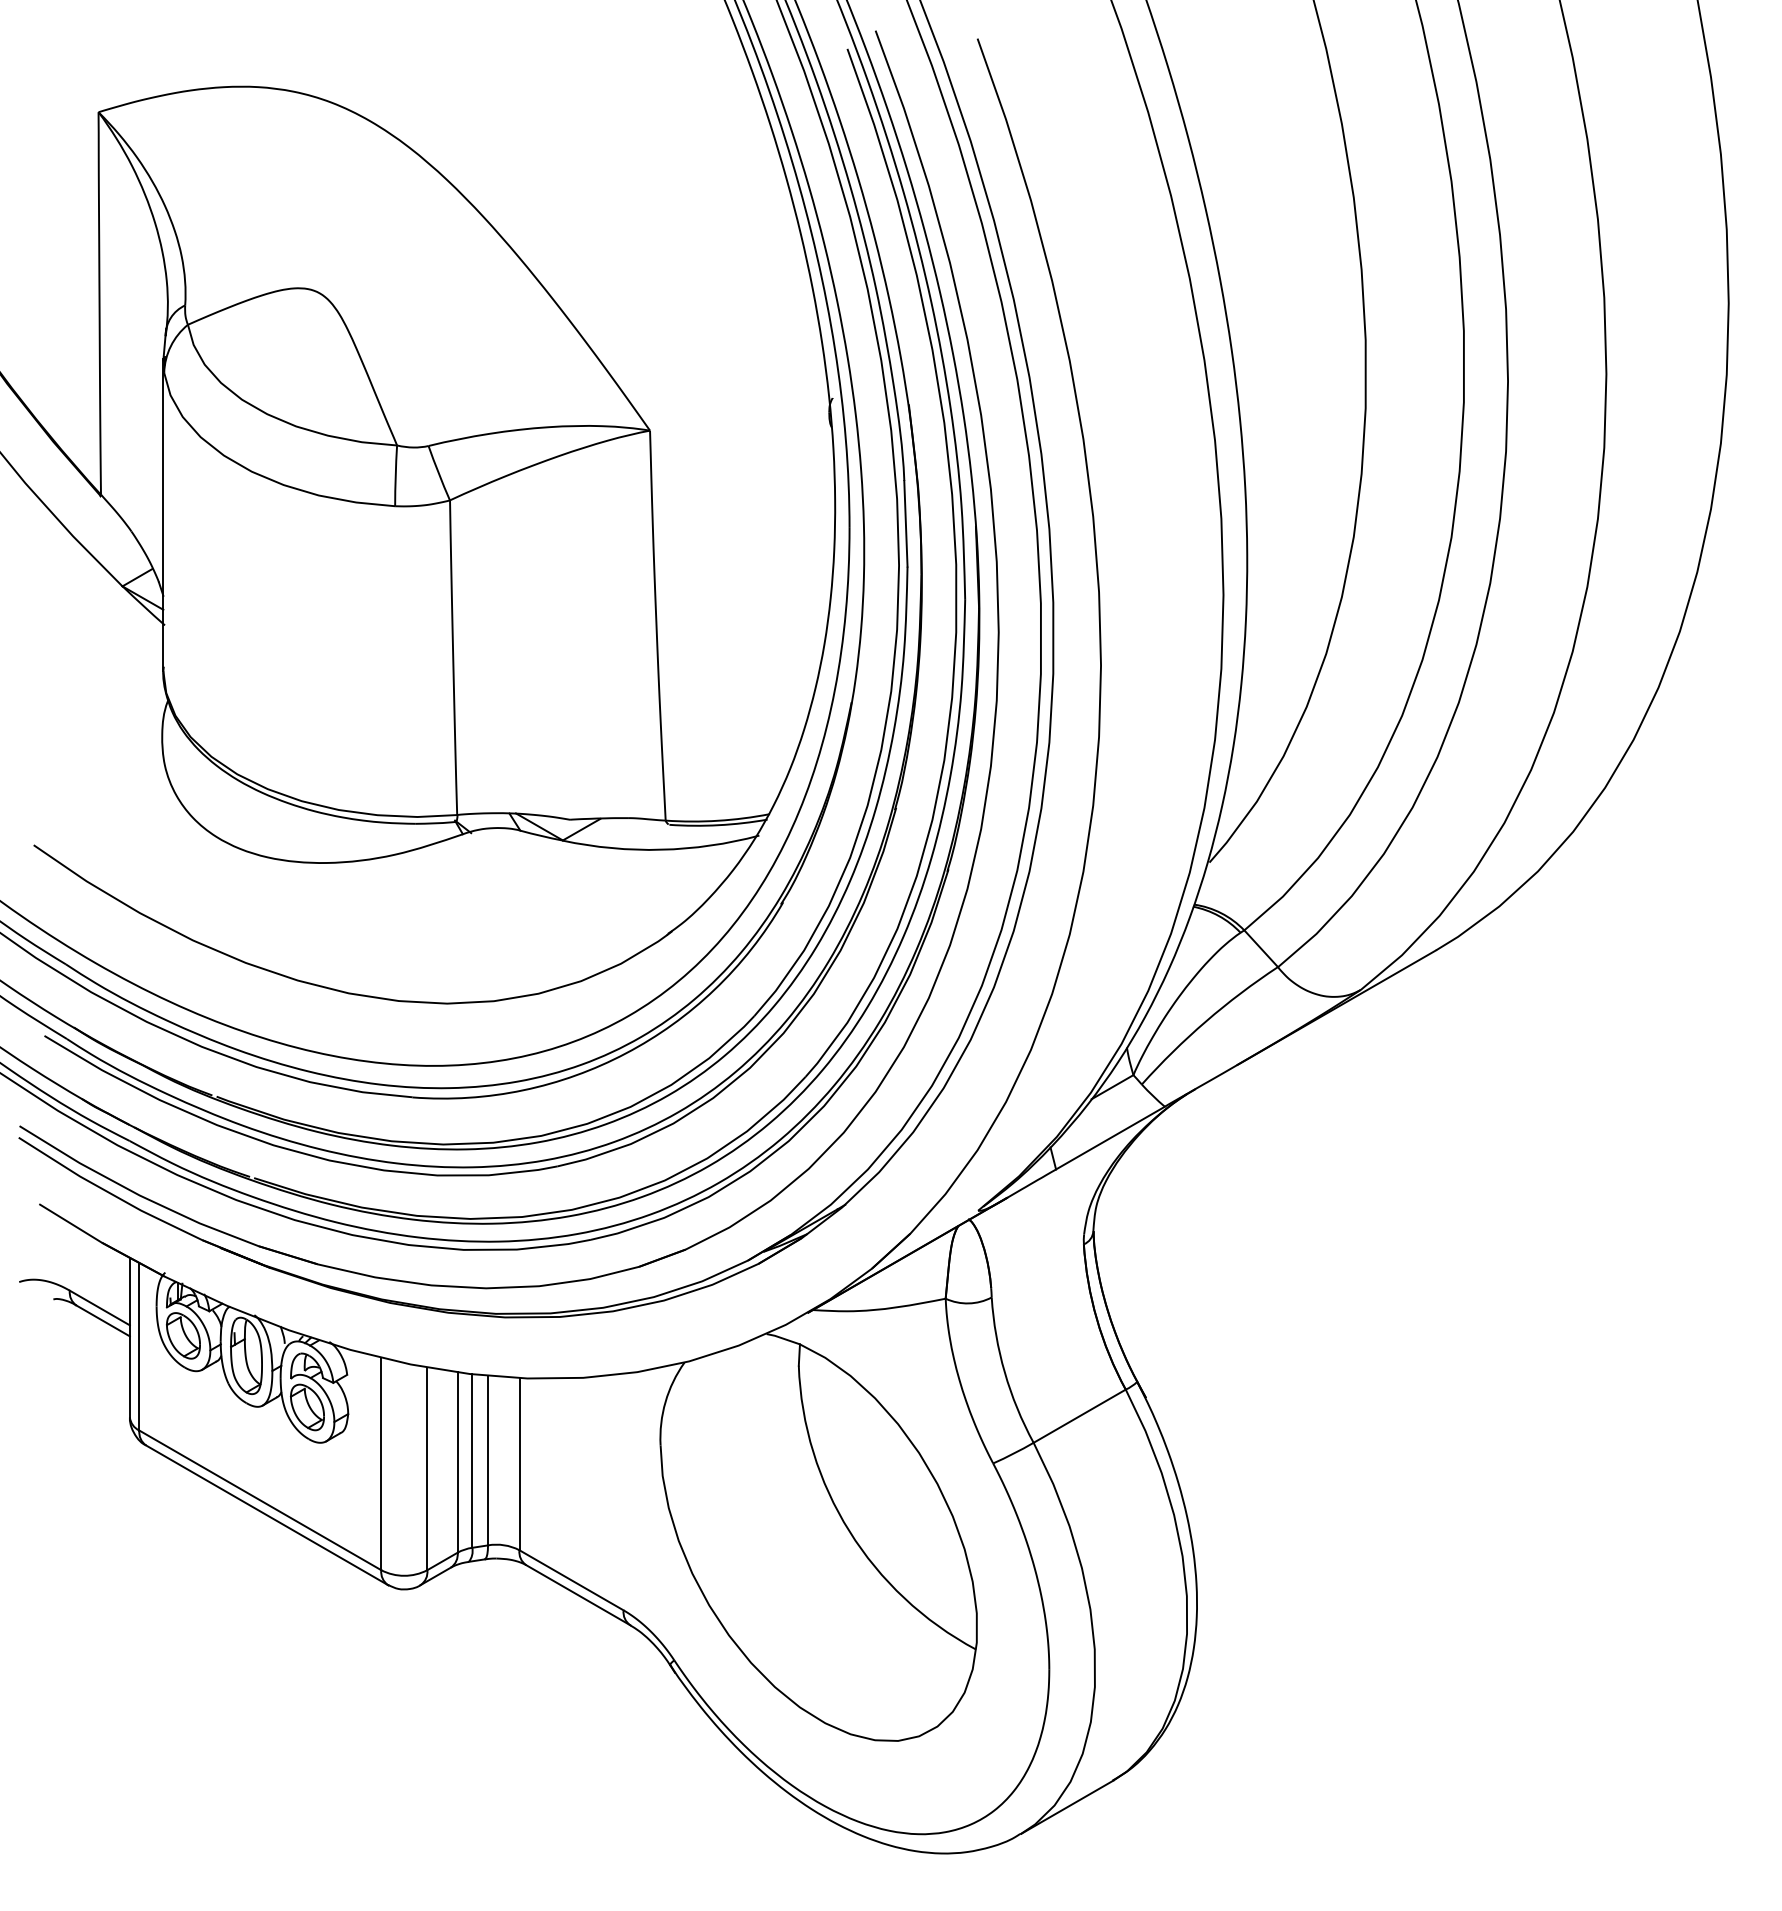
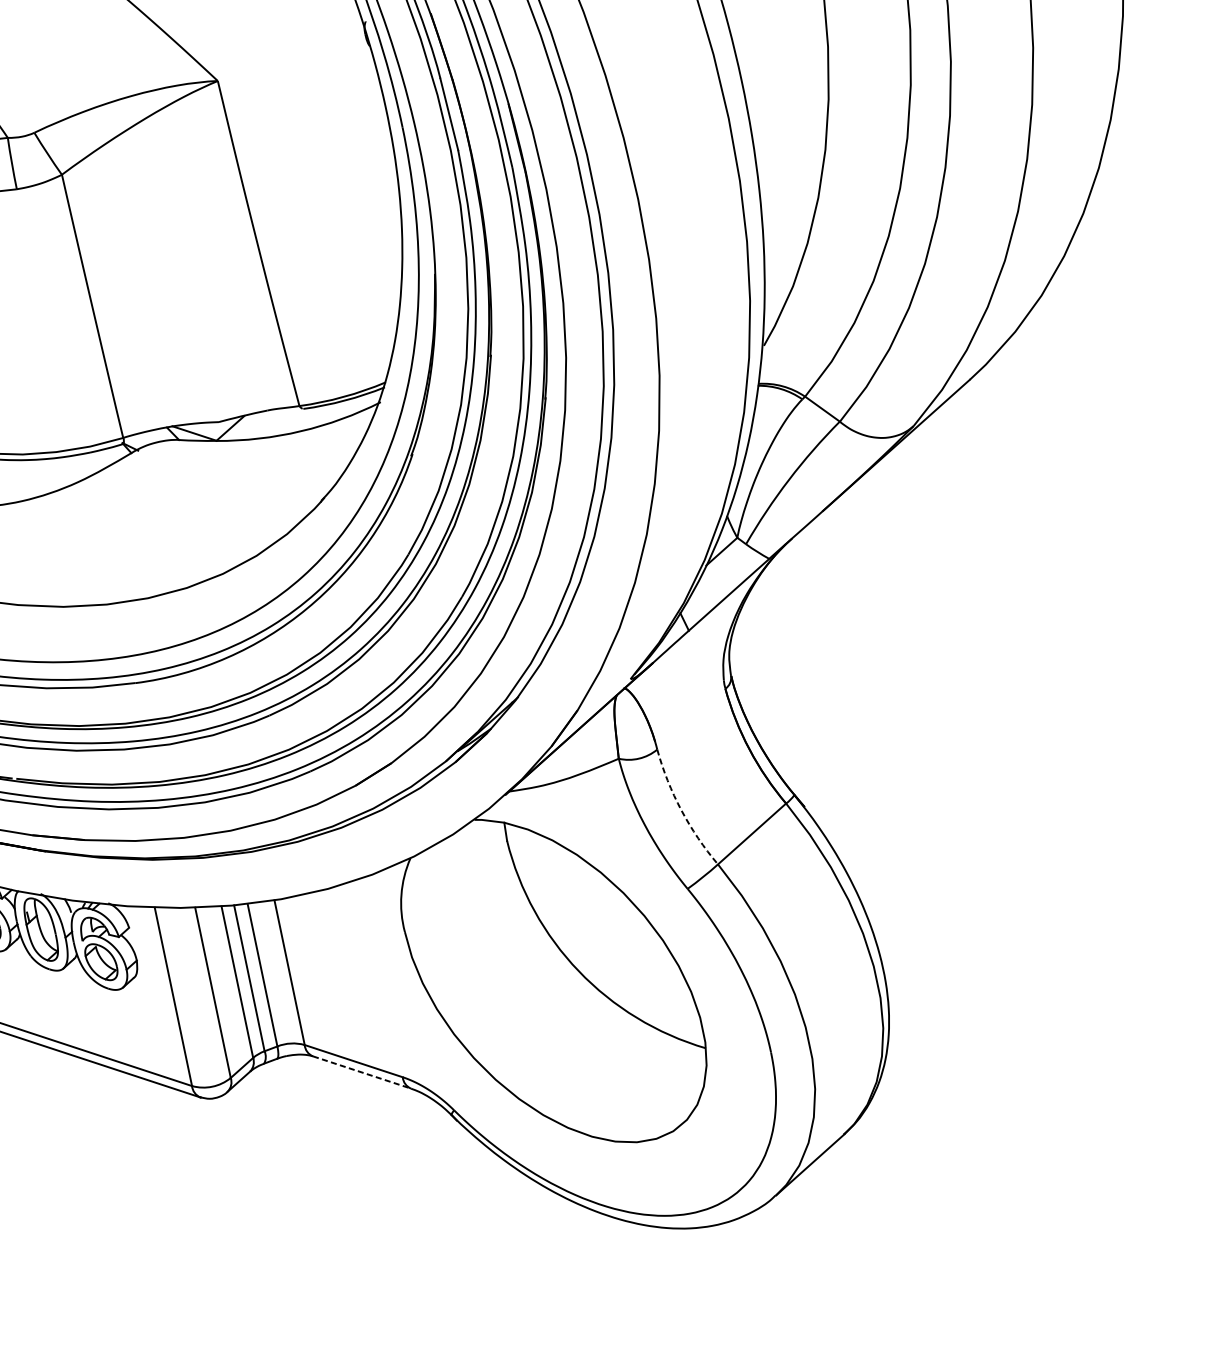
arc: (1004, 1372) -> (681, 810), solid -> dashed
line: (578, 1595) -> (362, 1072), solid -> dashed

